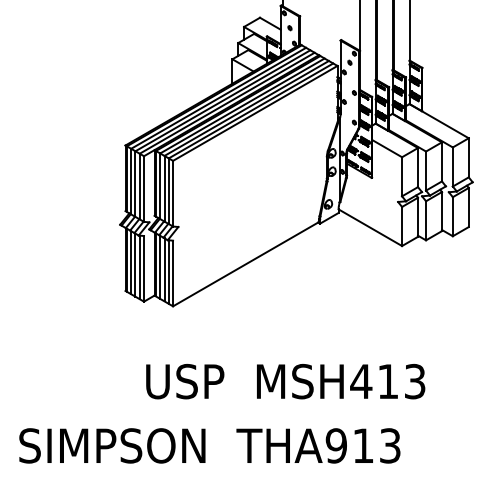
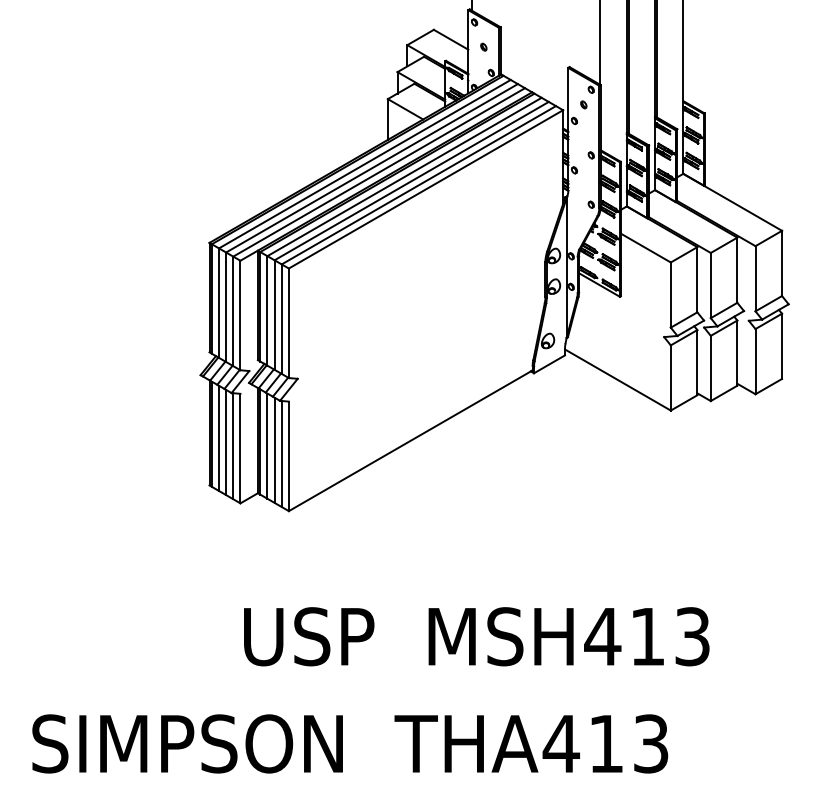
text: (336, 445) -> (561, 743), THA913 -> THA413

